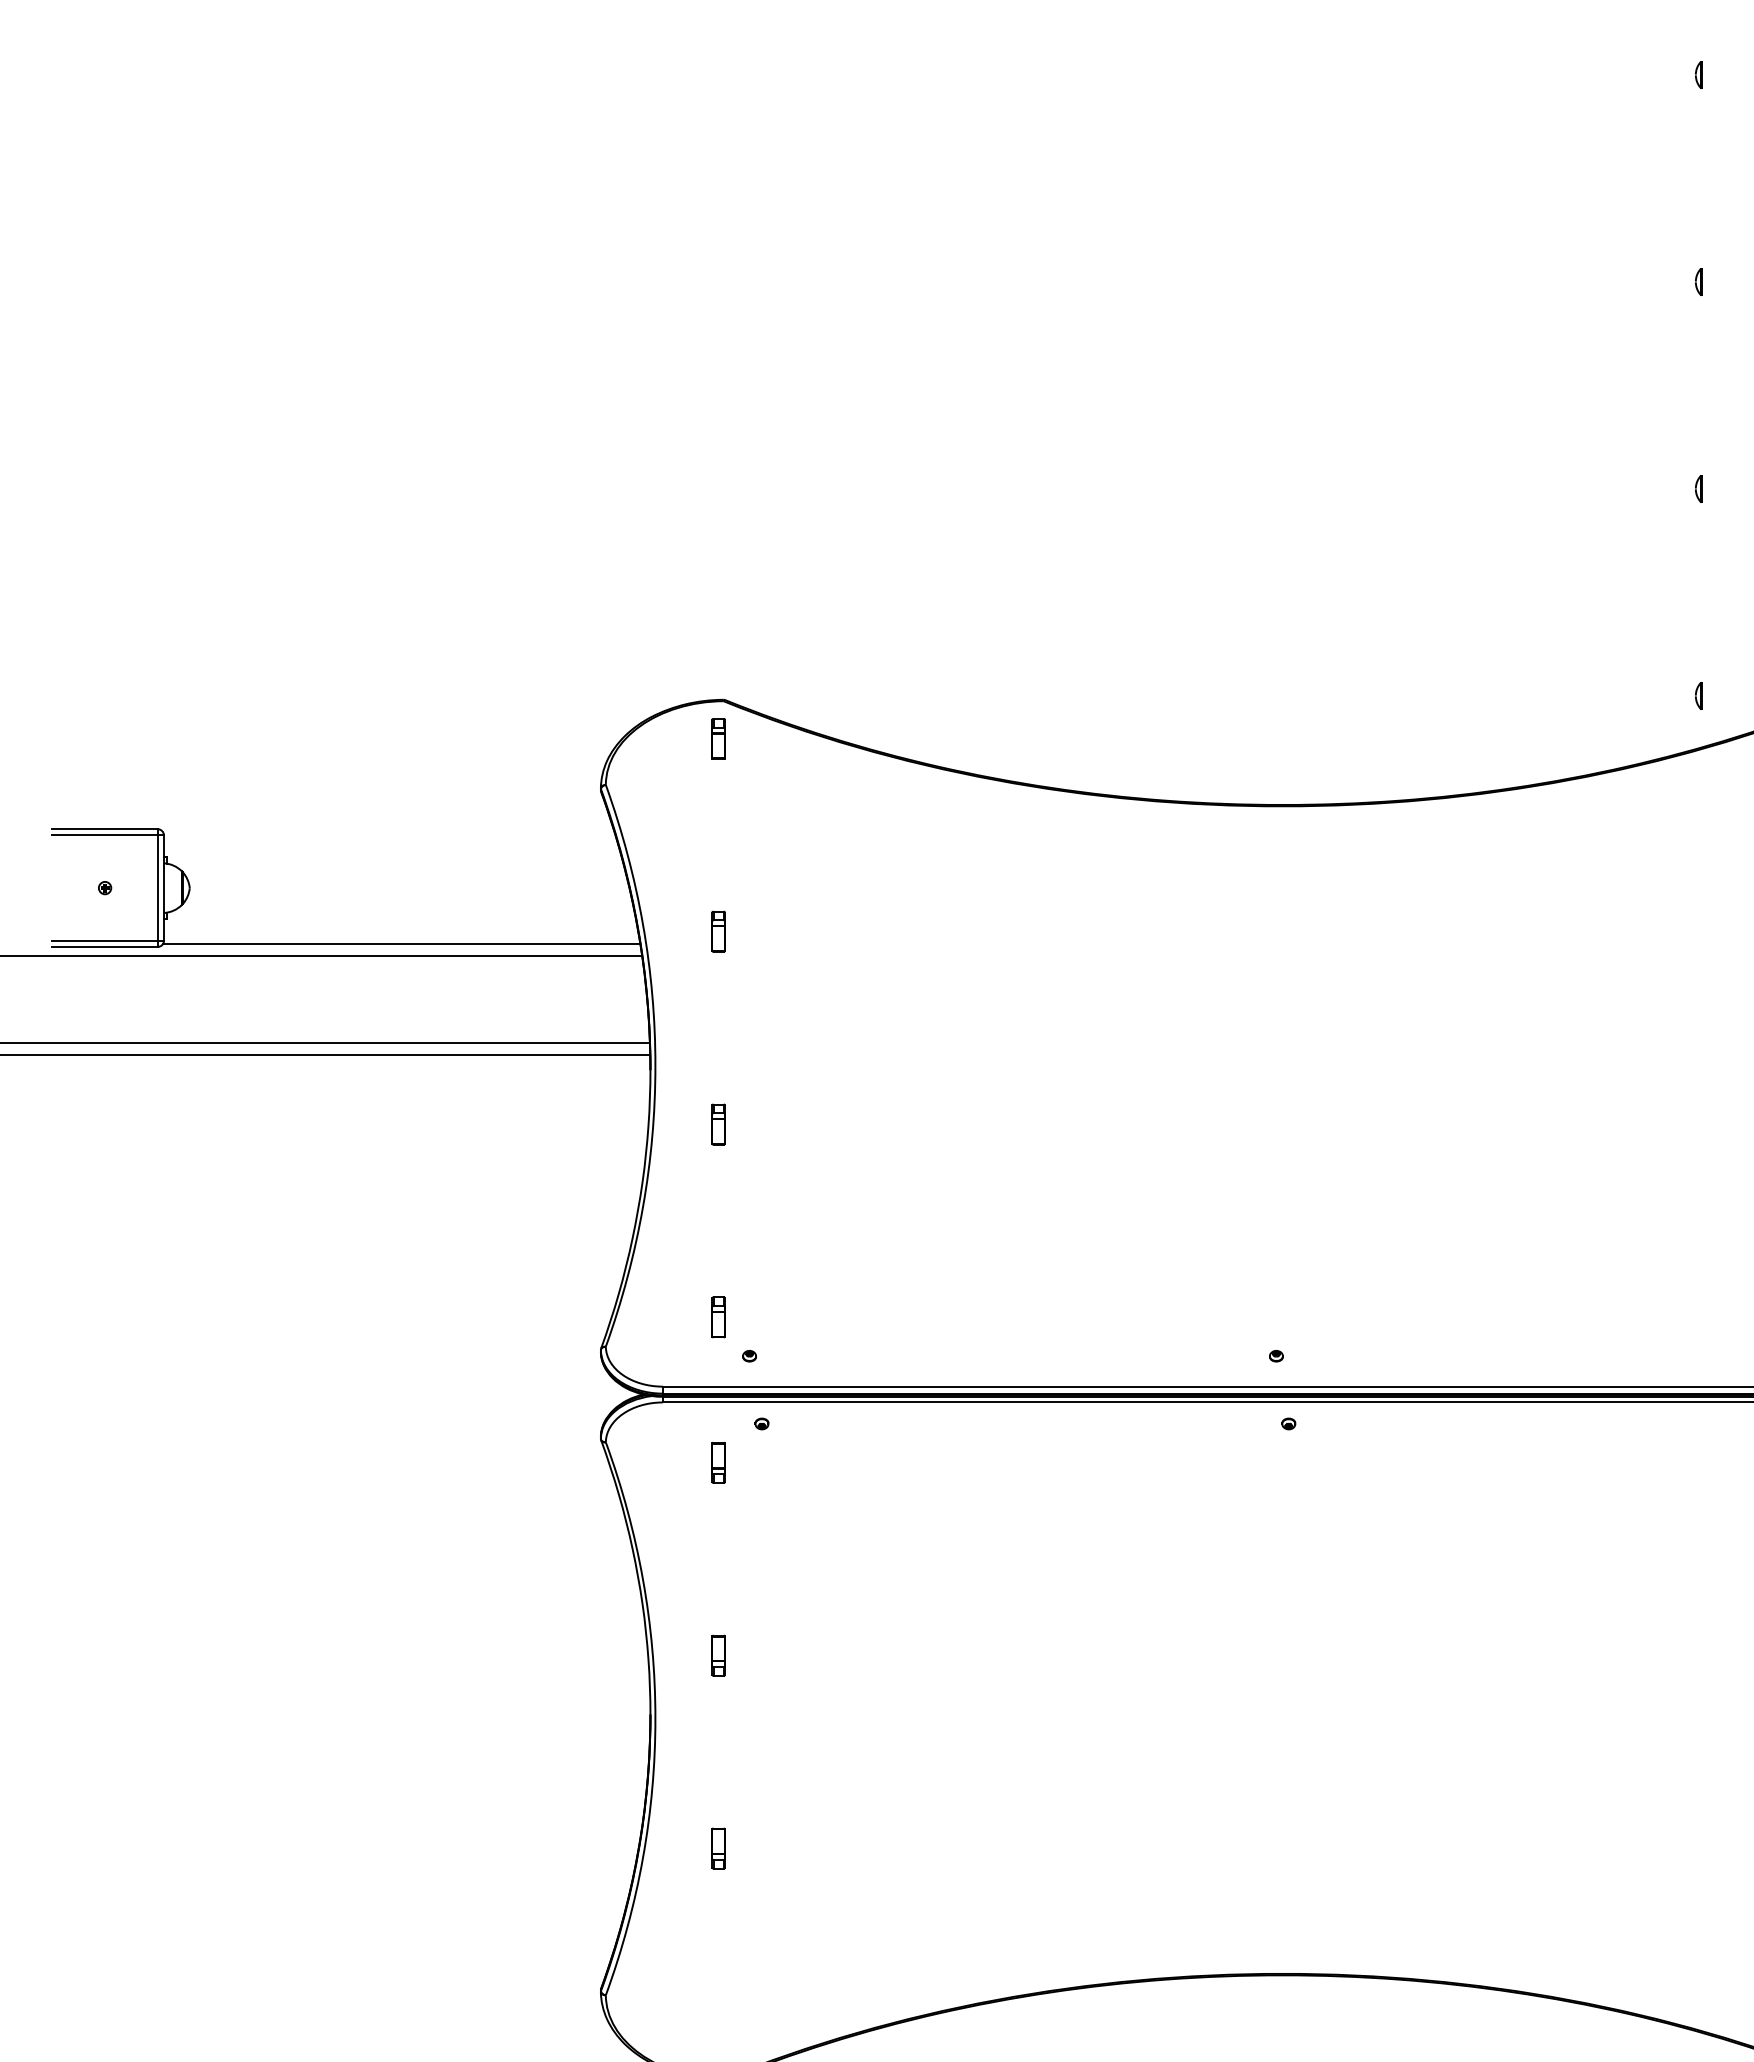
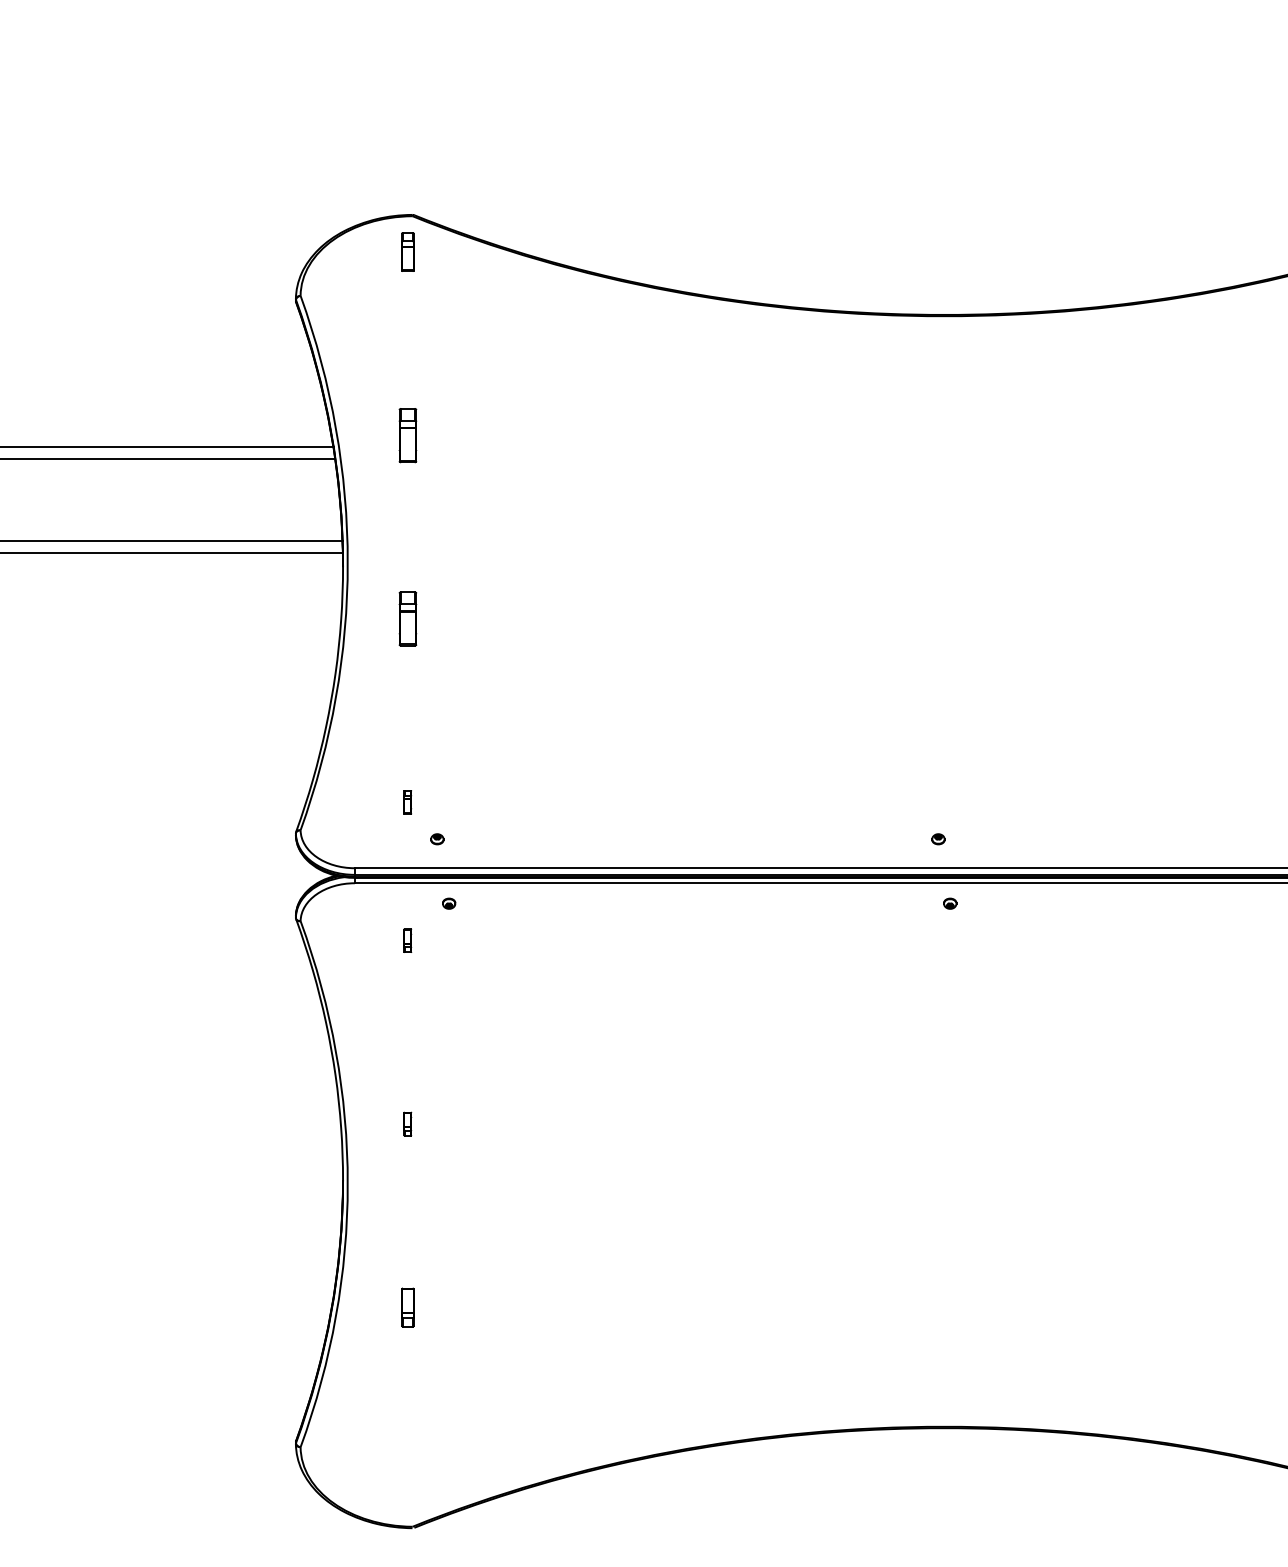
part: (718, 931) -> (407, 435), size x1.4
part: (718, 1124) -> (407, 618), size x1.4
part: (718, 1317) -> (407, 802), size x0.6
part: (718, 1462) -> (407, 940), size x0.6
part: (718, 1655) -> (407, 1123), size x0.6

